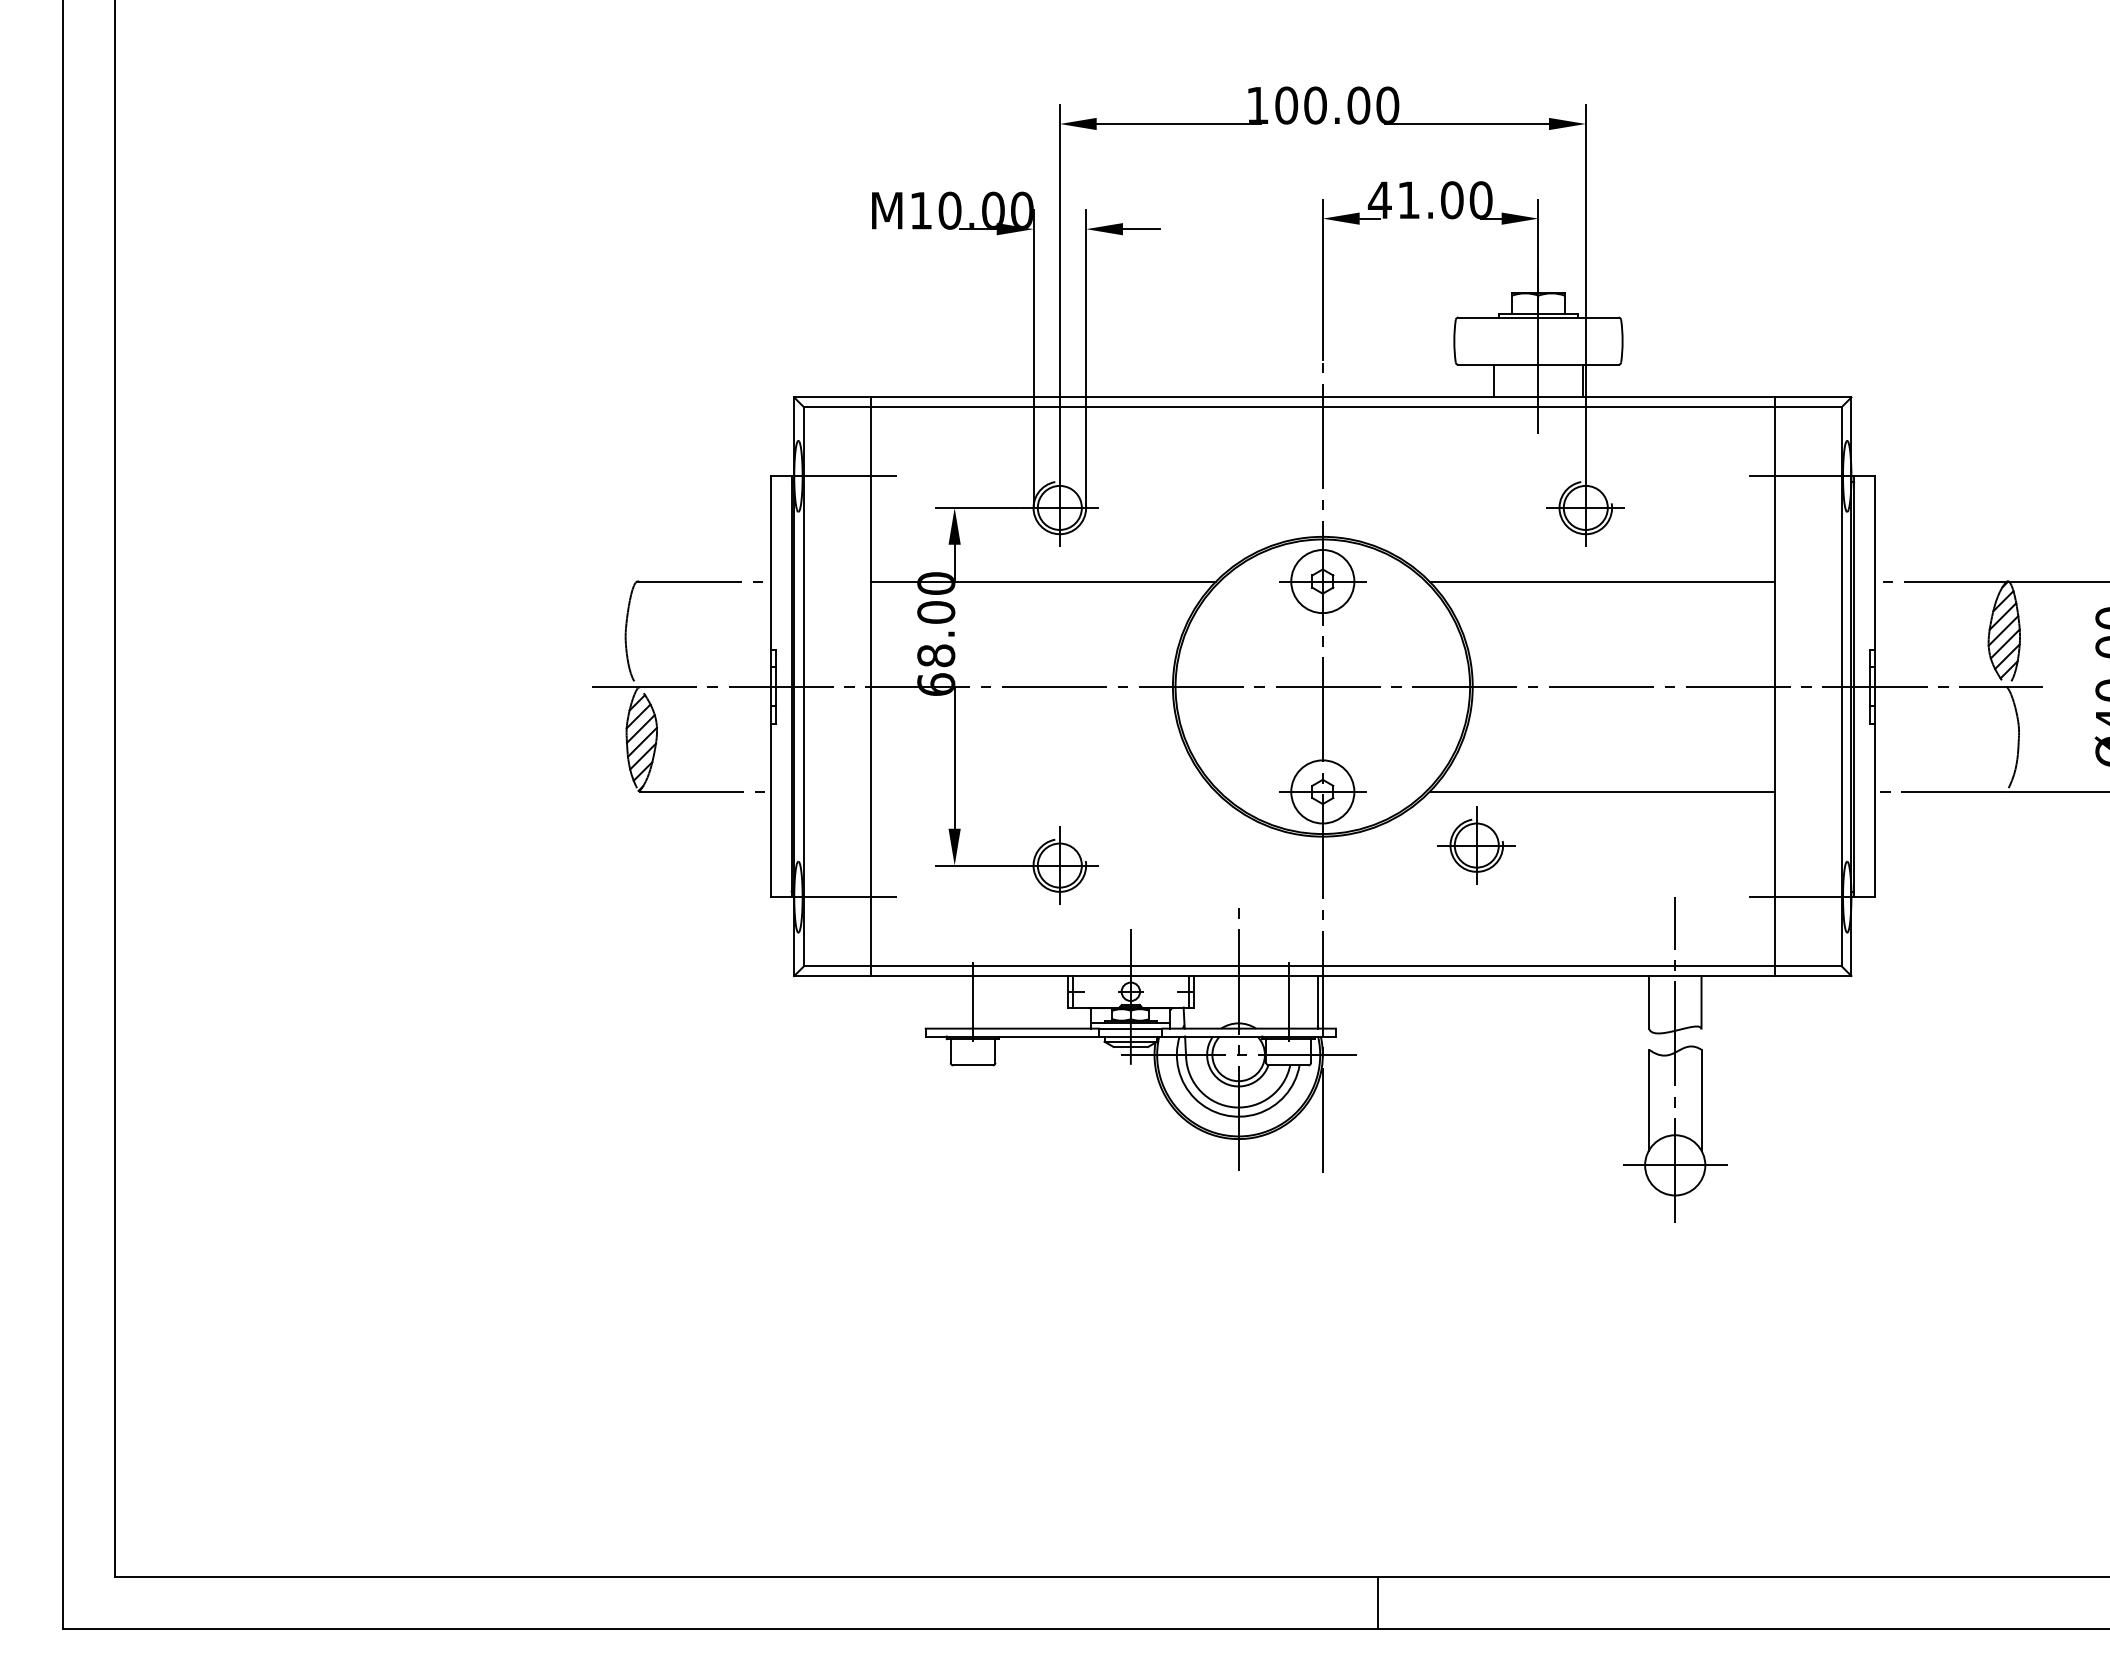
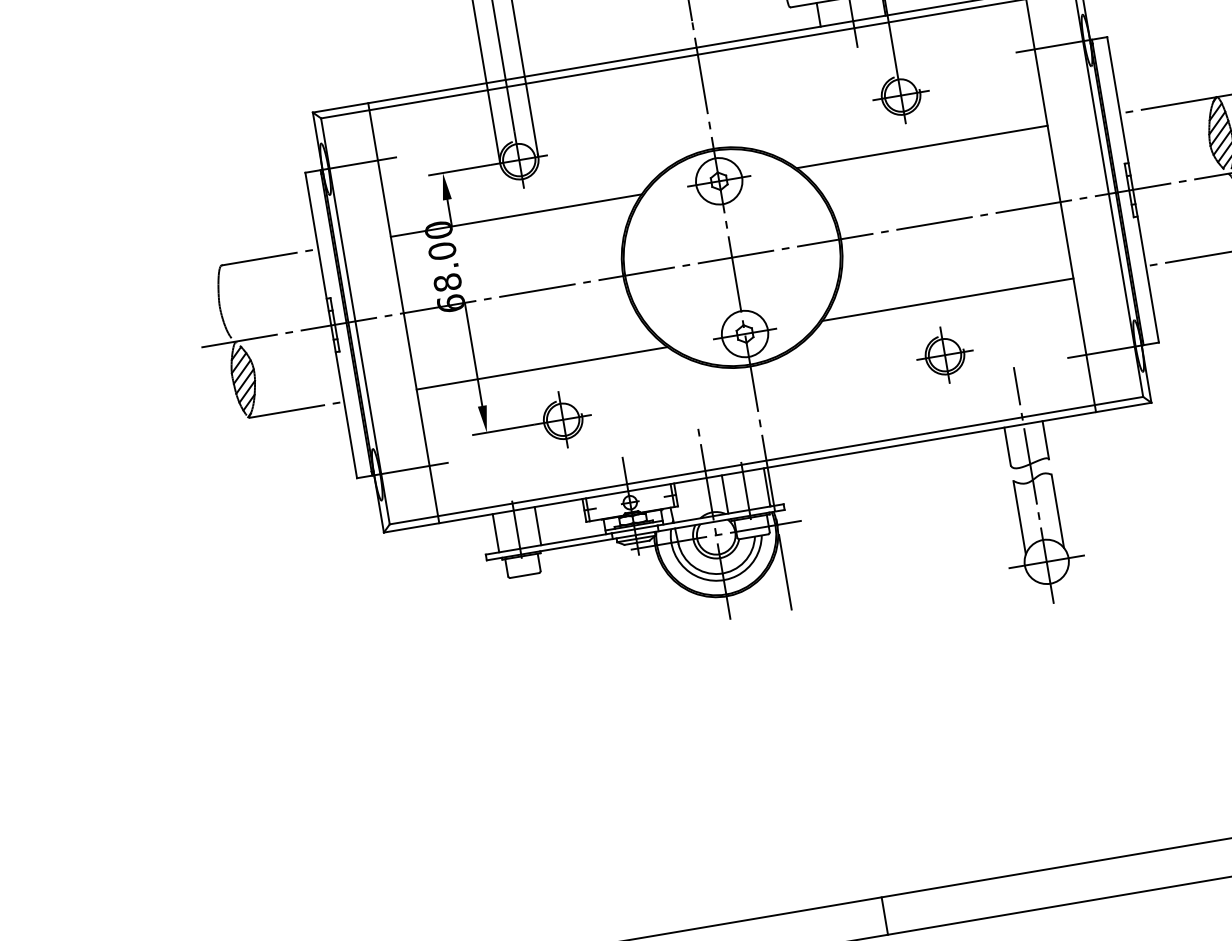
line: (1043, 791) -> (542, 368), added
part: (1476, 845) -> (944, 355), moved
line: (944, 1002) -> (496, 533), added
line: (1002, 1002) -> (538, 526), added
line: (1259, 1002) -> (724, 494), added

